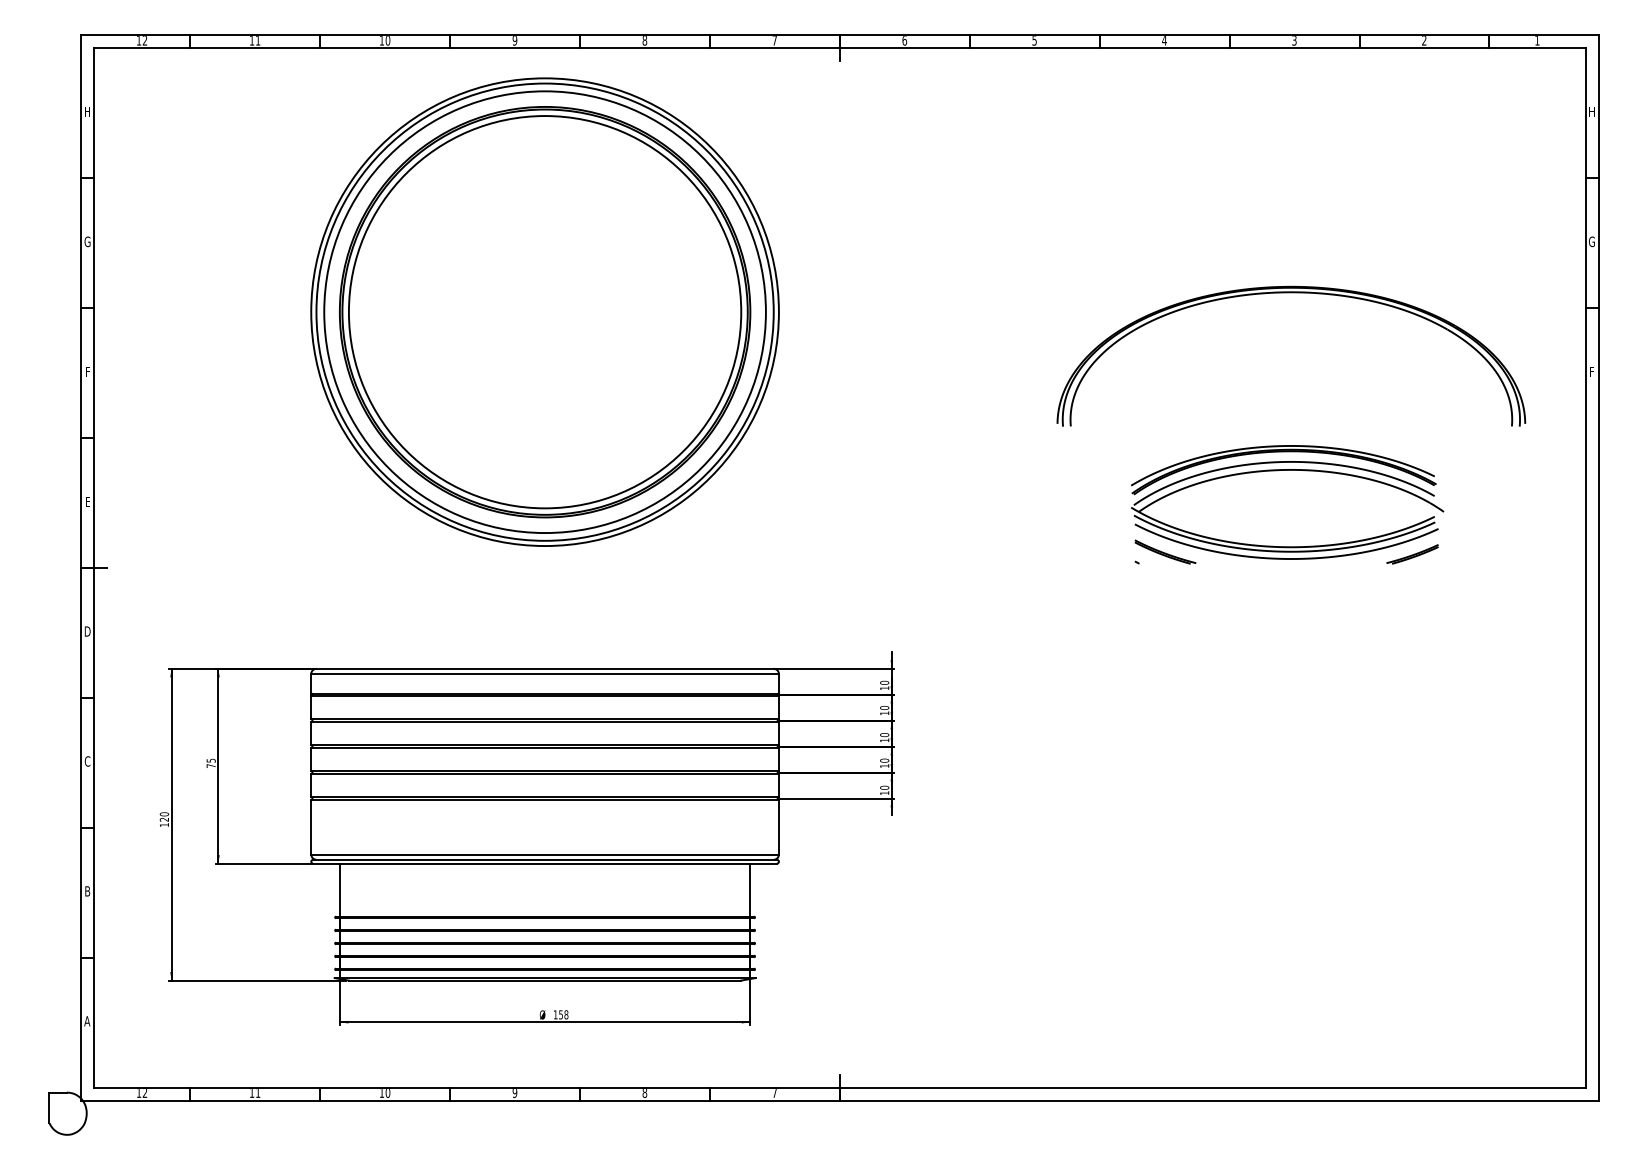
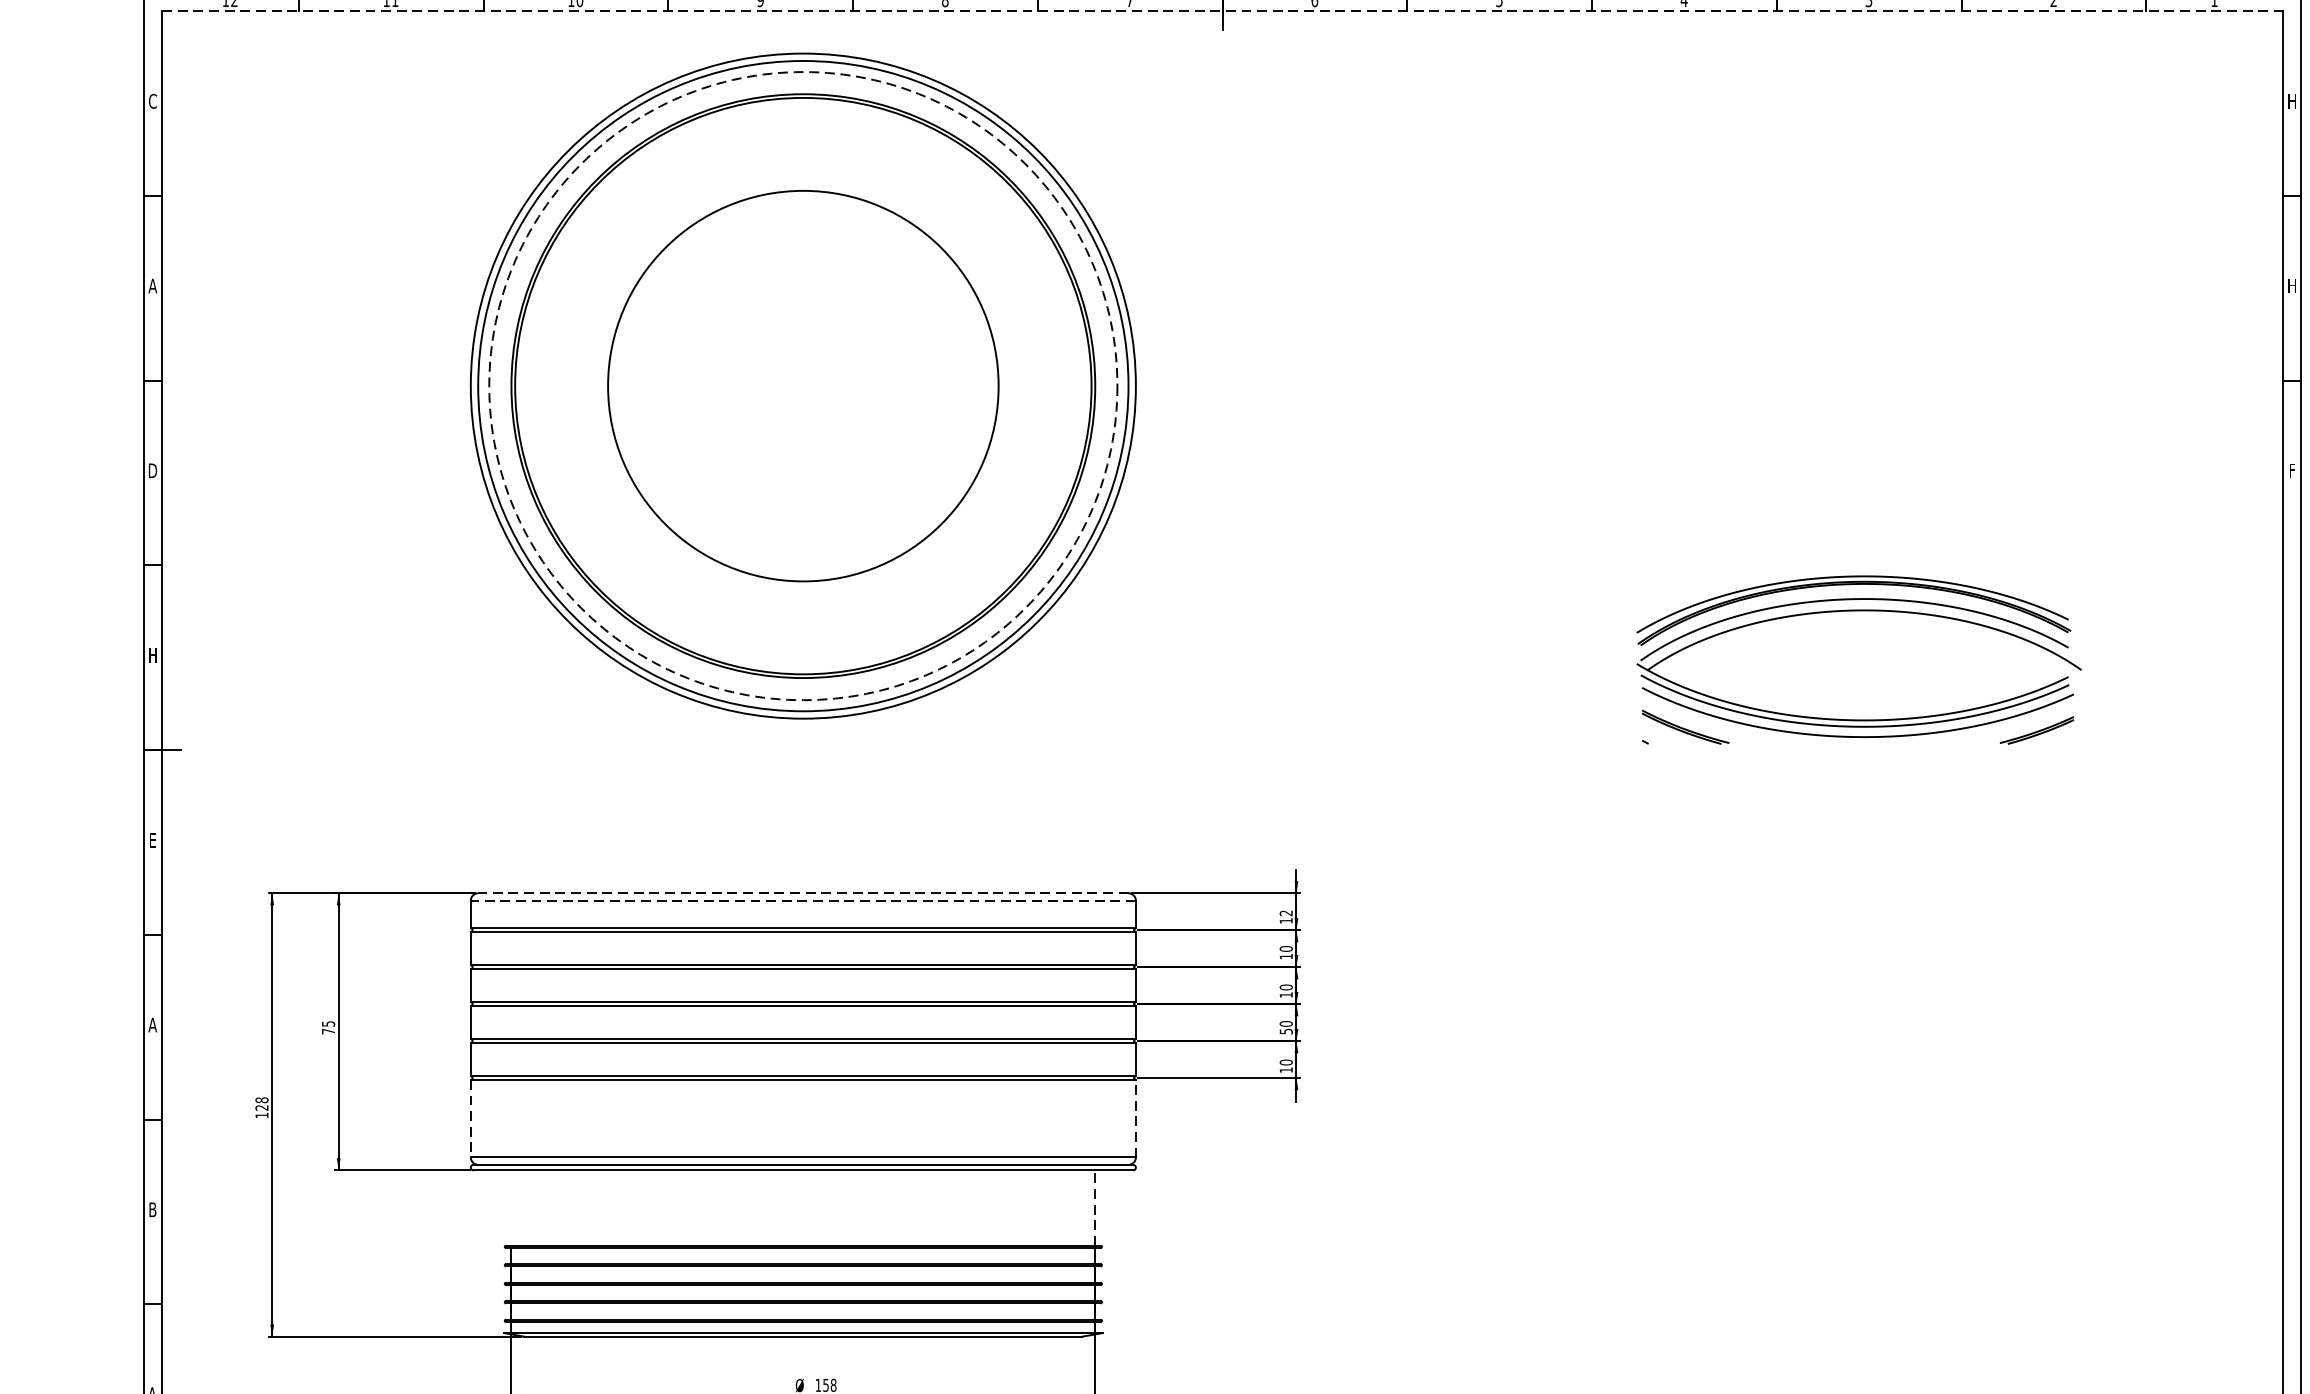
line: (839, 48) -> (1222, 11), solid -> dashed
text: (87, 111) -> (152, 100), H -> C
text: (87, 241) -> (152, 285), G -> A
text: (1591, 241) -> (2291, 285), G -> H
part: (1291, 293) -> (1864, 359), removed
circle: (544, 312) -> (802, 386), size x0.7
circle: (544, 312) -> (802, 386), solid -> dashed
text: (87, 371) -> (152, 470), F -> D
text: (87, 501) -> (152, 655), E -> H
text: (87, 631) -> (152, 840), D -> E
line: (545, 668) -> (803, 892), solid -> dashed
line: (545, 674) -> (803, 901), solid -> dashed
text: (884, 682) -> (1286, 912), 10 -> 12
text: (87, 761) -> (152, 1025), C -> A
text: (884, 766) -> (1286, 1032), 10 -> 50
text: (164, 814) -> (262, 1100), 120 -> 128
line: (778, 826) -> (1135, 1117), solid -> dashed
line: (311, 827) -> (471, 1118), solid -> dashed
line: (339, 889) -> (510, 1207), removed
line: (750, 890) -> (1095, 1208), solid -> dashed

